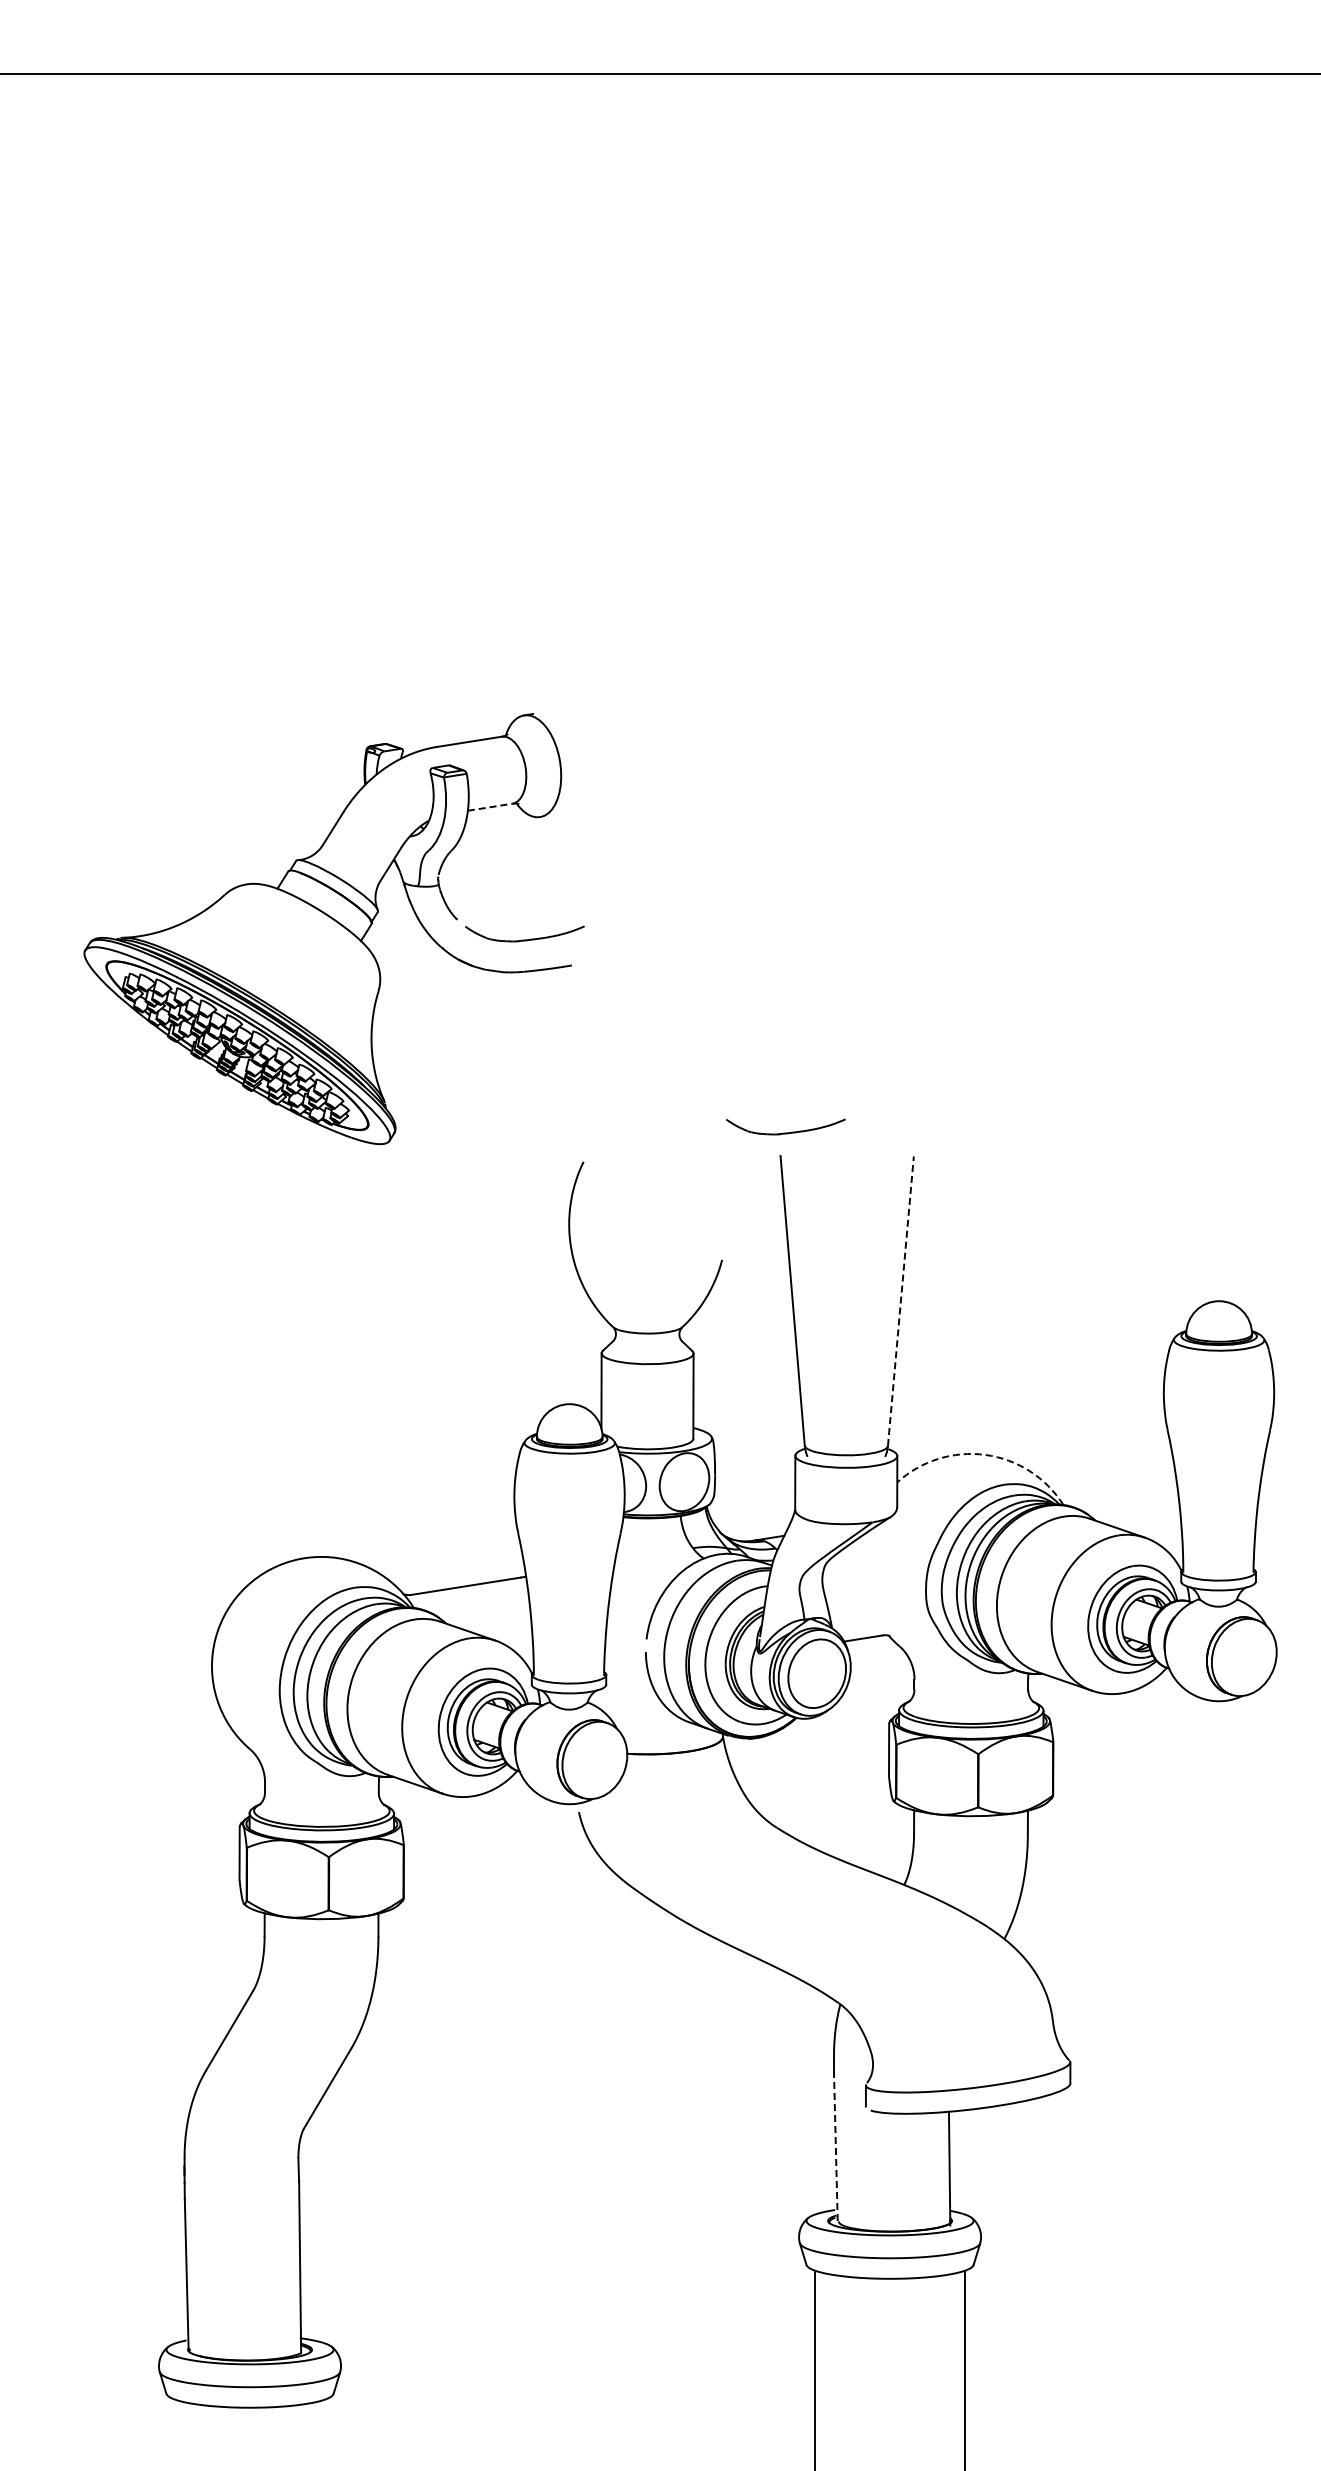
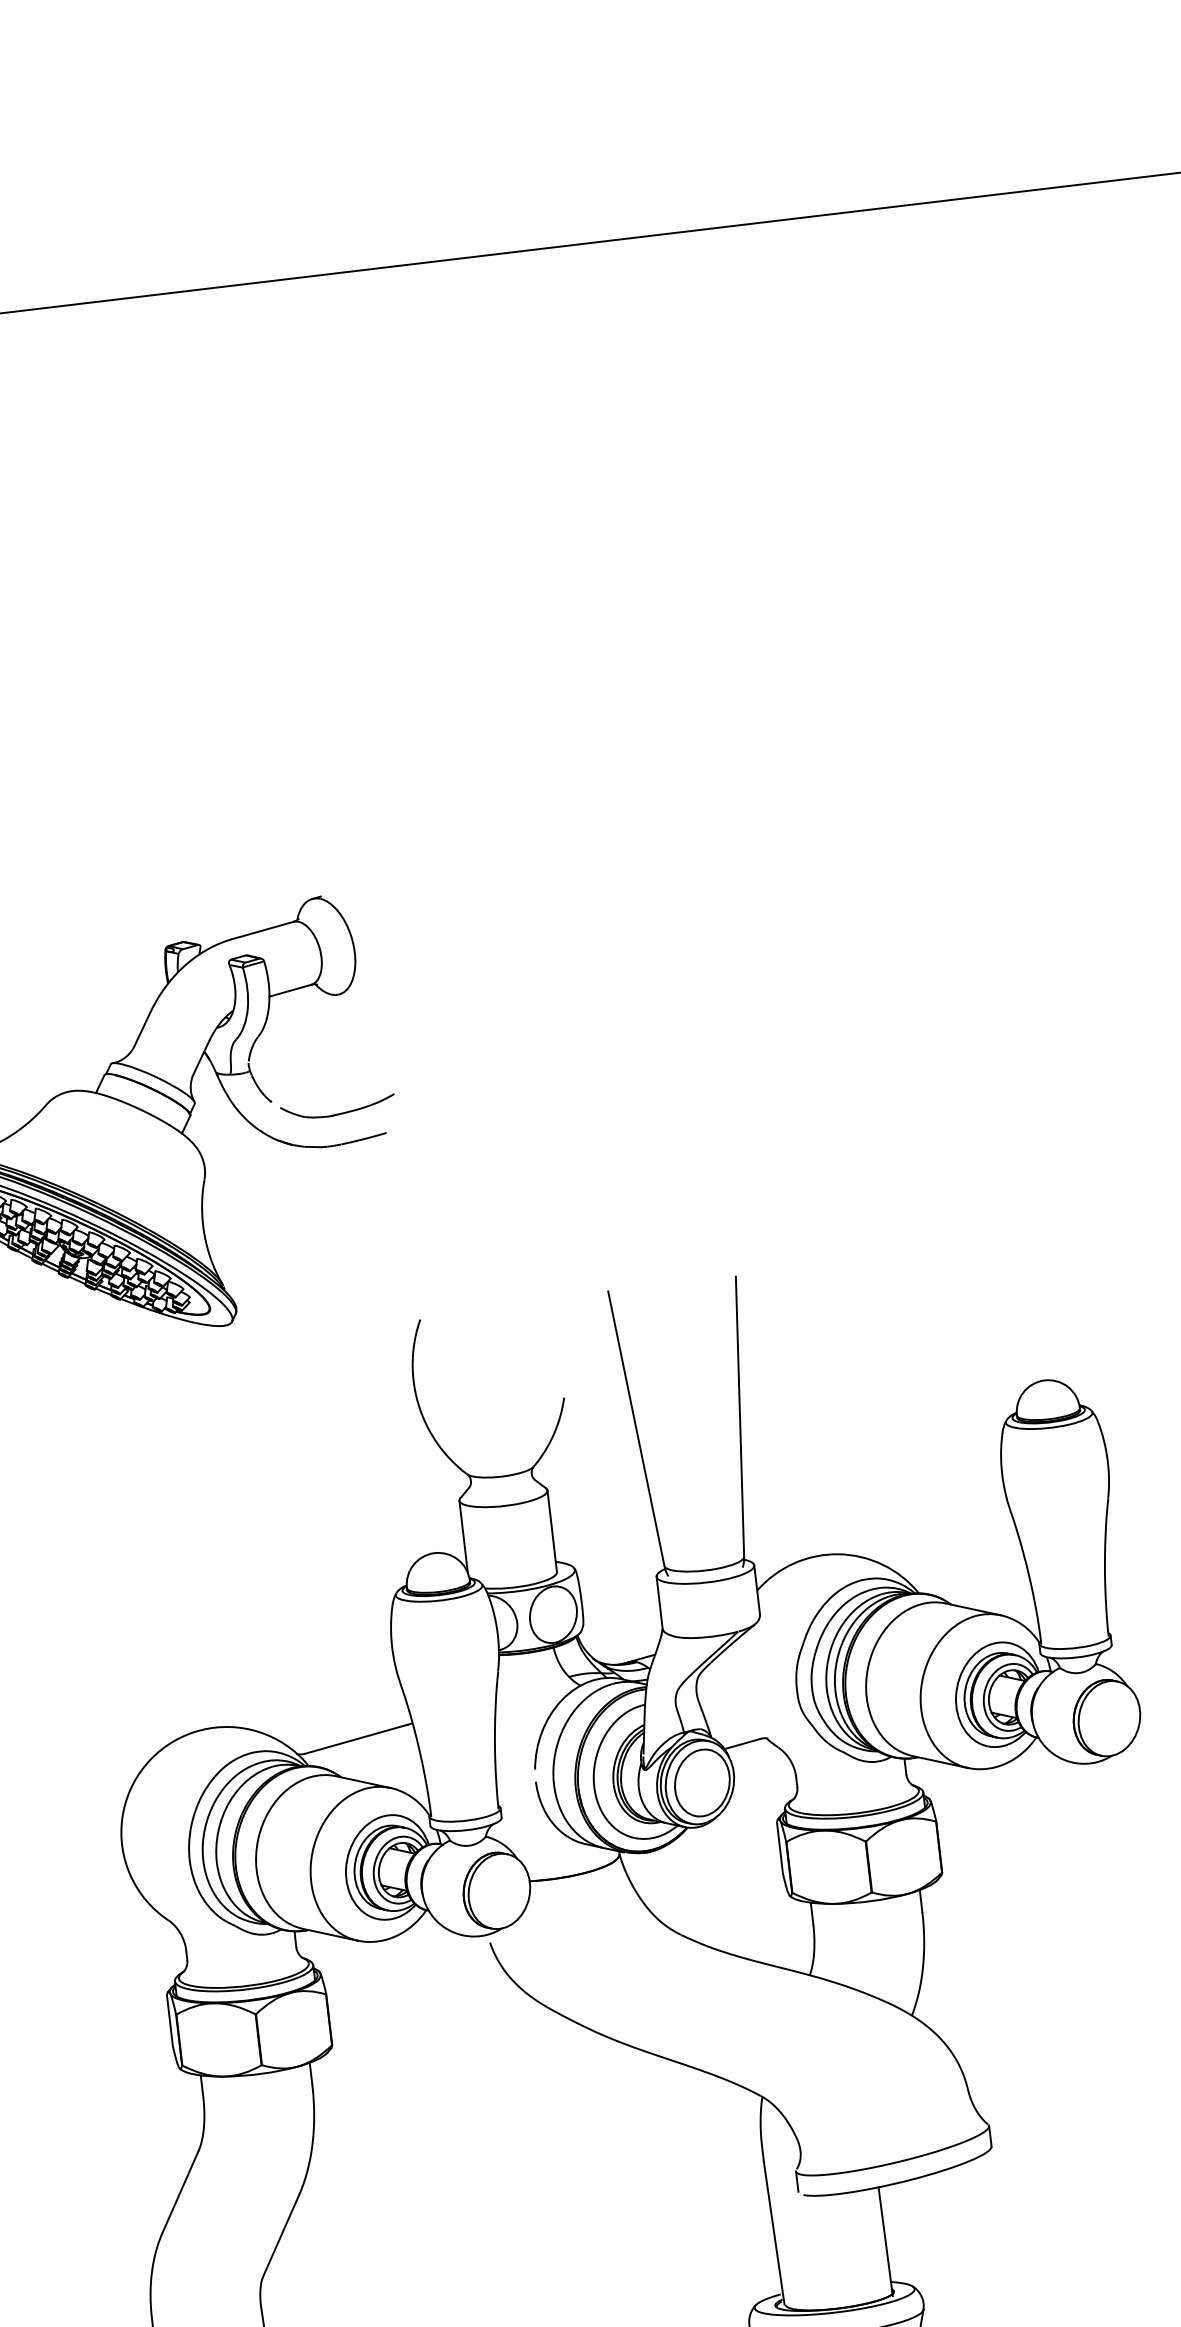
line: (490, 807) -> (290, 990), dashed -> solid
part: (785, 1126) -> (609, 1262), removed
line: (900, 1300) -> (739, 1416), dashed -> solid
arc: (985, 1454) -> (838, 1553), dashed -> solid
line: (835, 2146) -> (773, 2233), dashed -> solid

